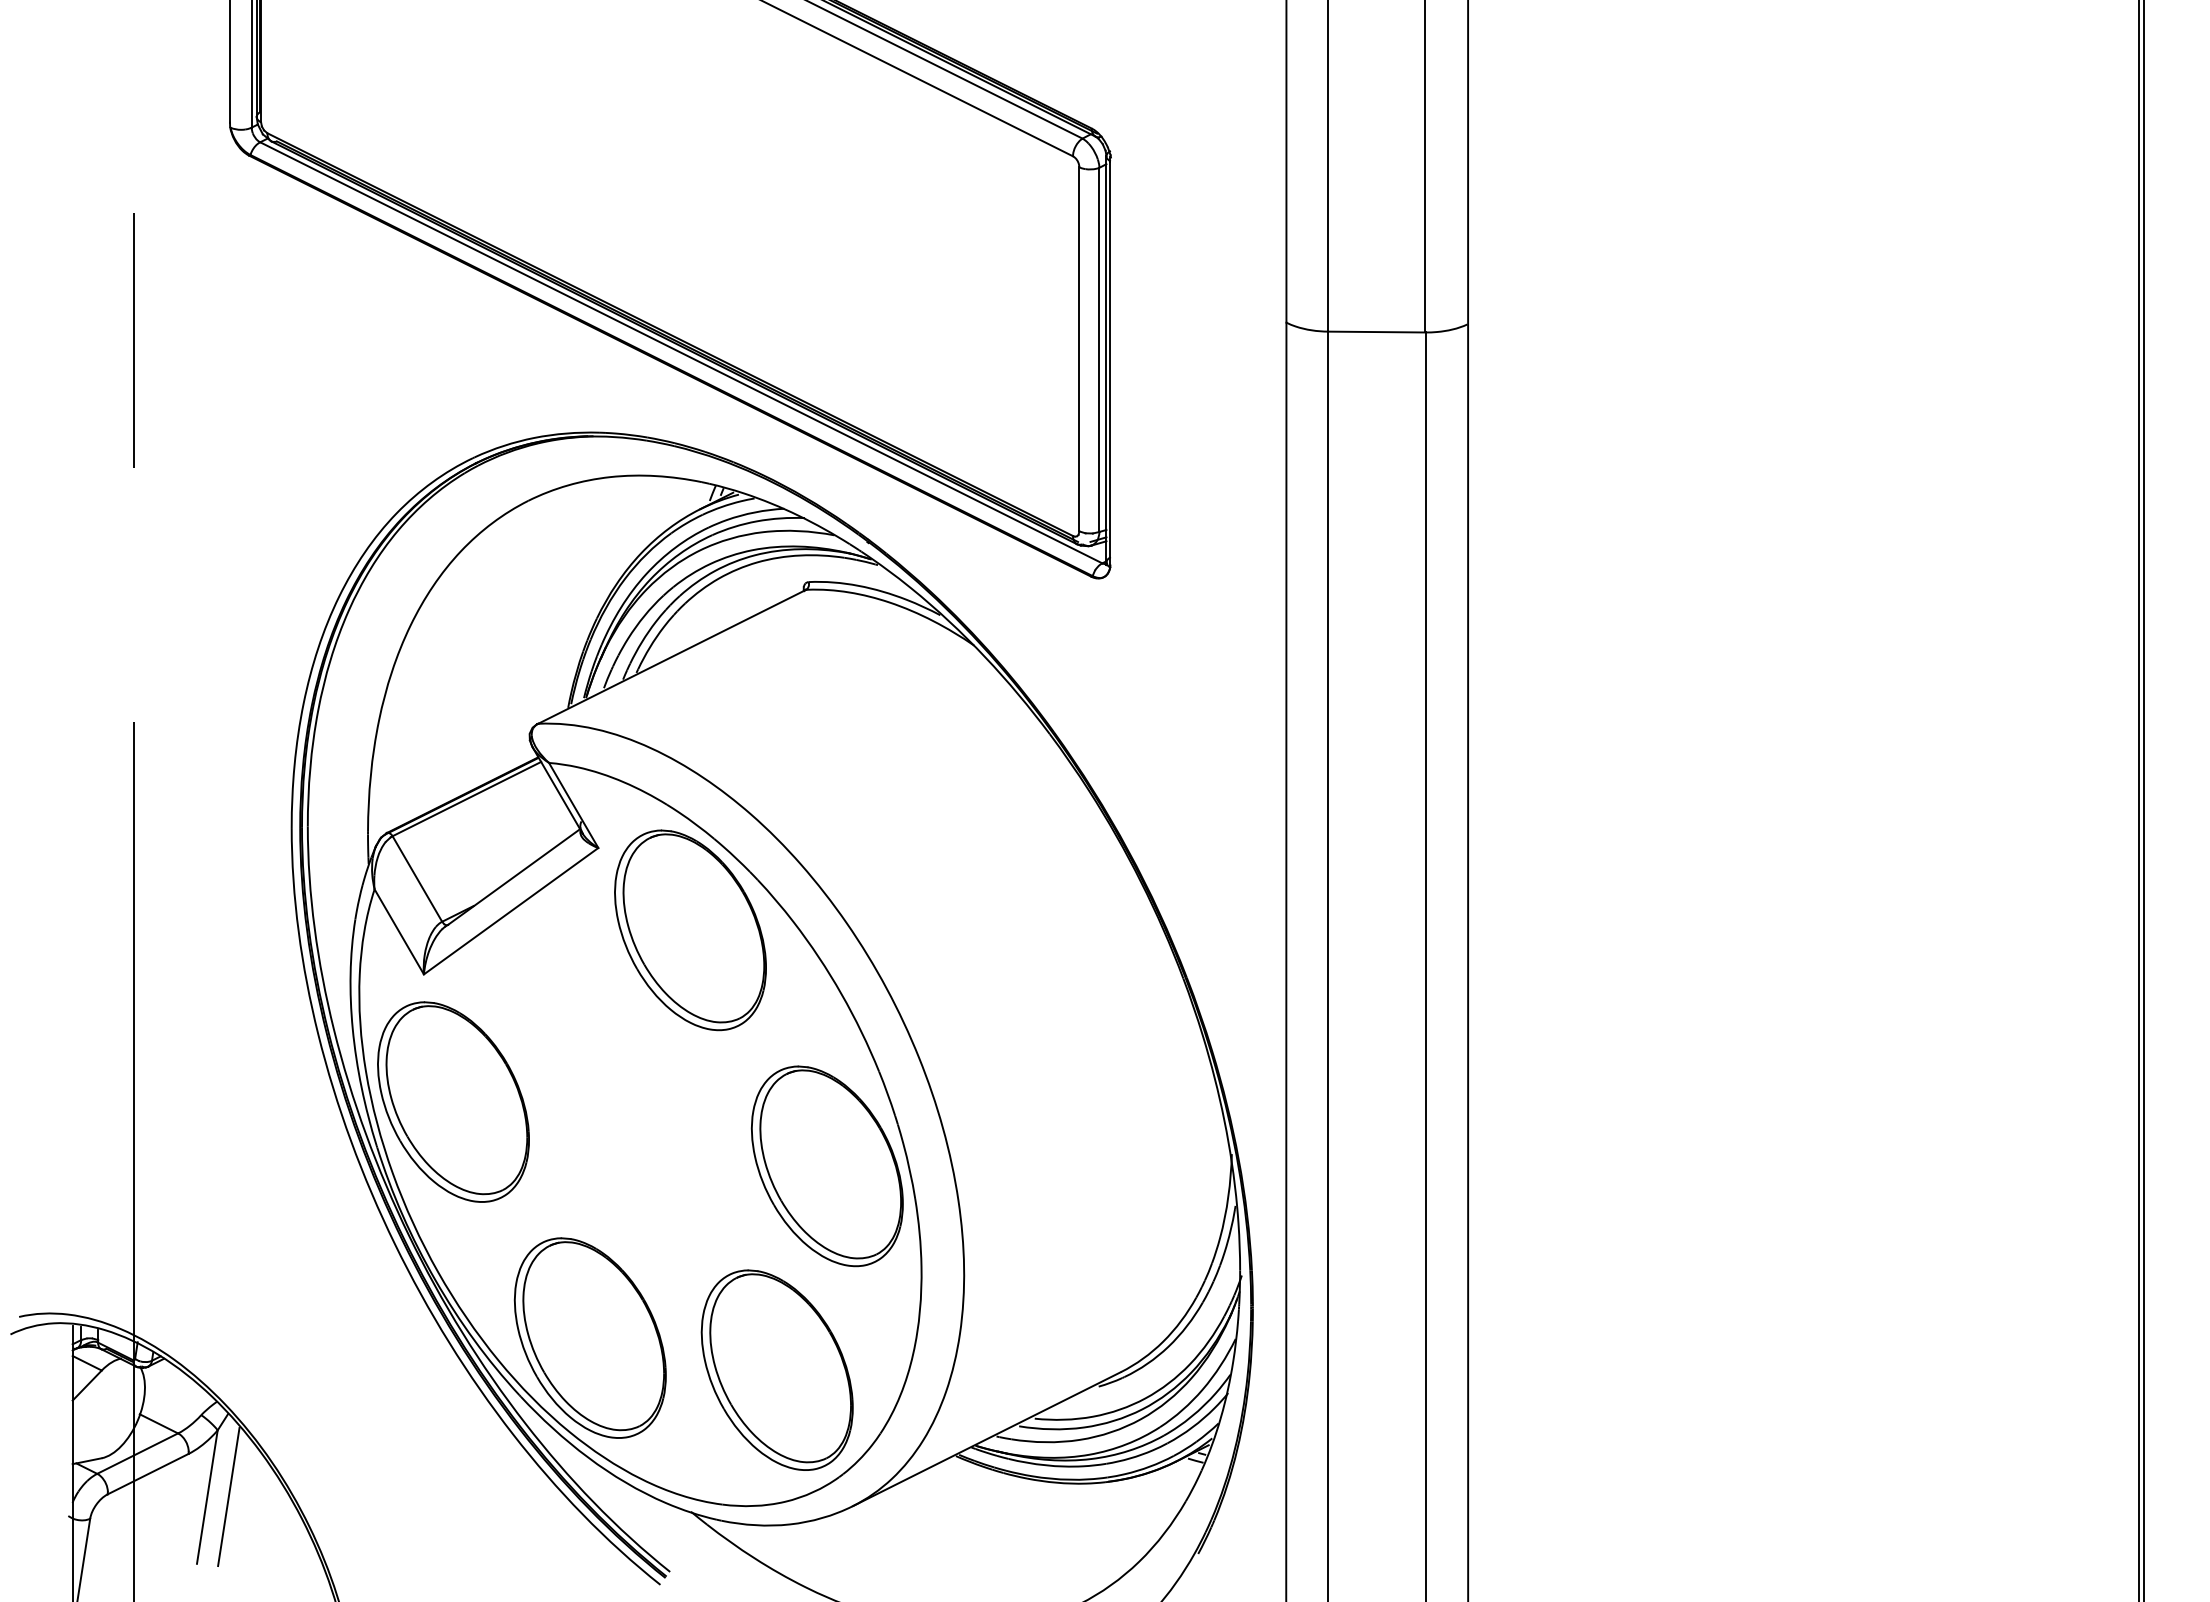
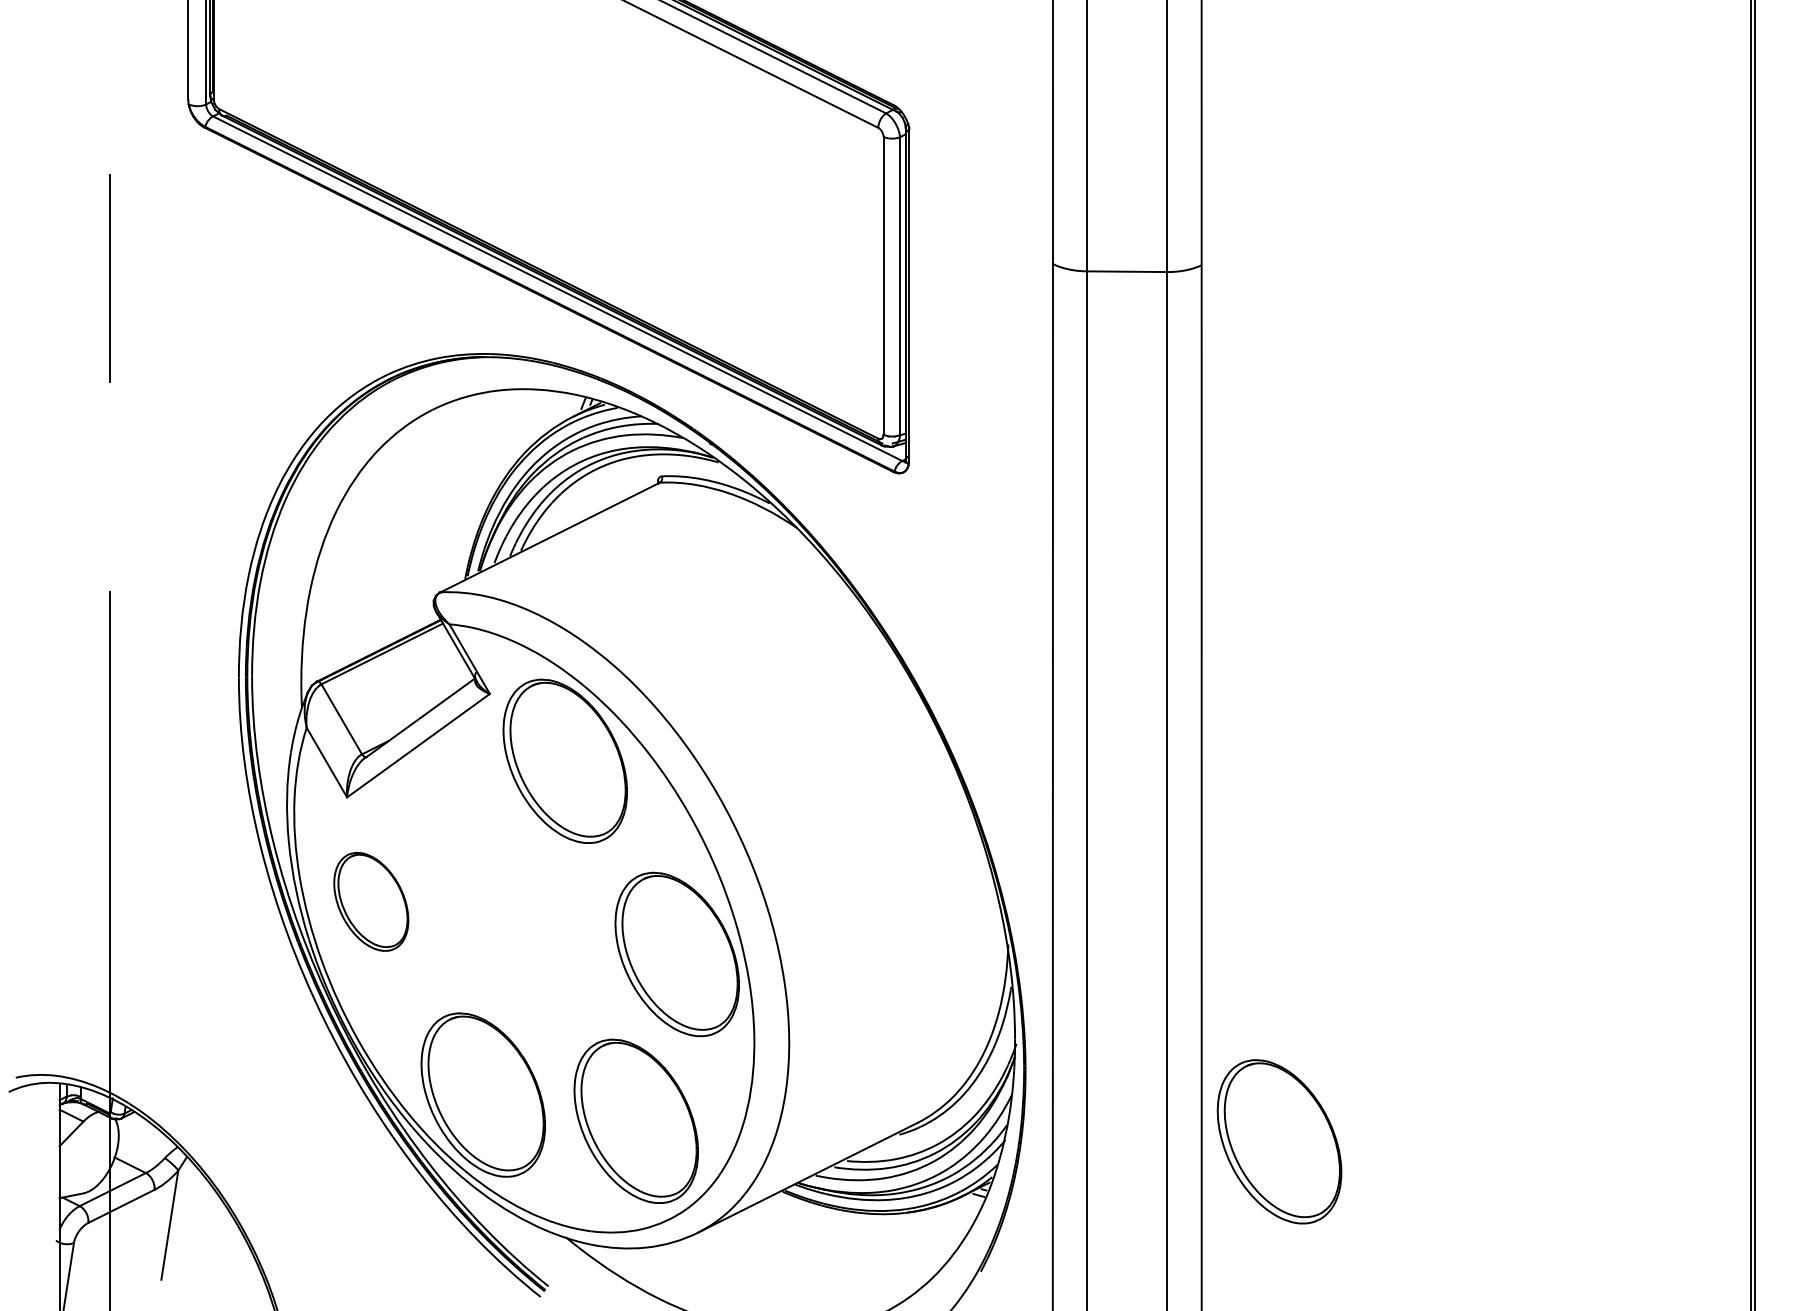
part: (453, 1101) -> (371, 901), size x0.6
part: (1562, 1394) -> (1278, 1141), added
line: (228, 1497) -> (187, 1225), removed

